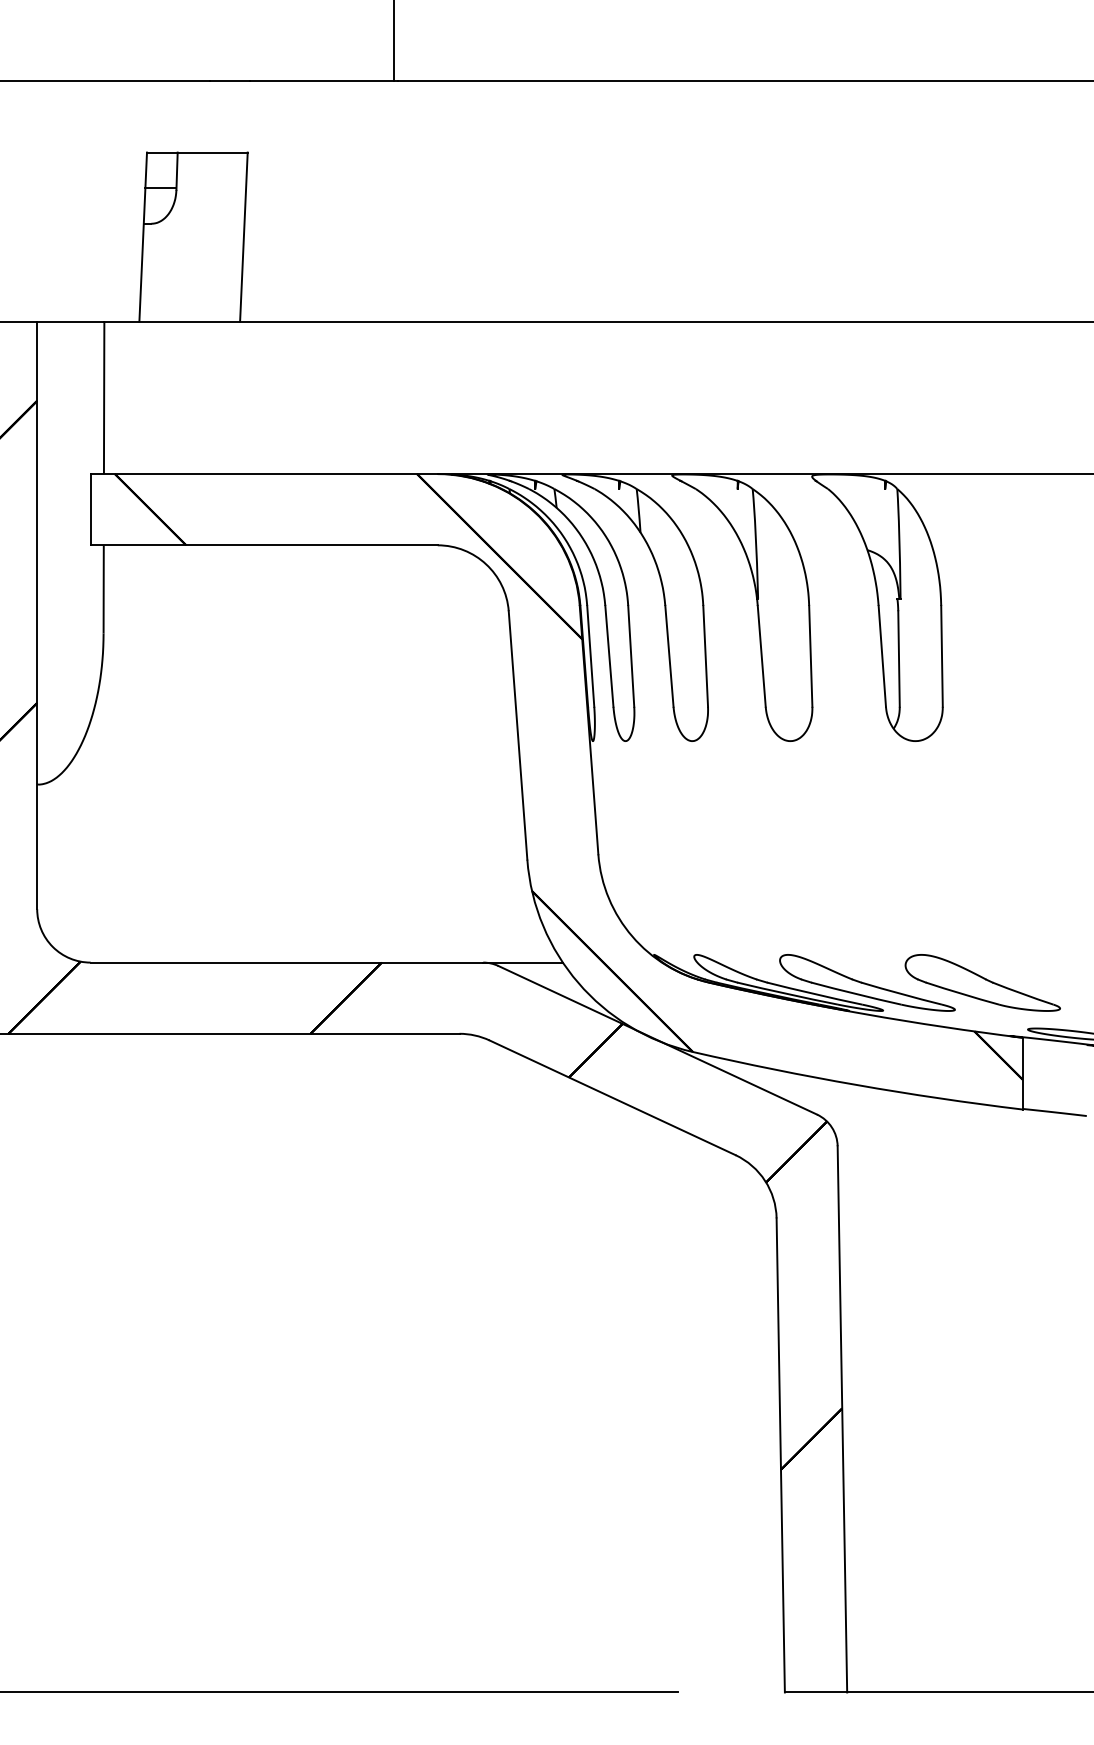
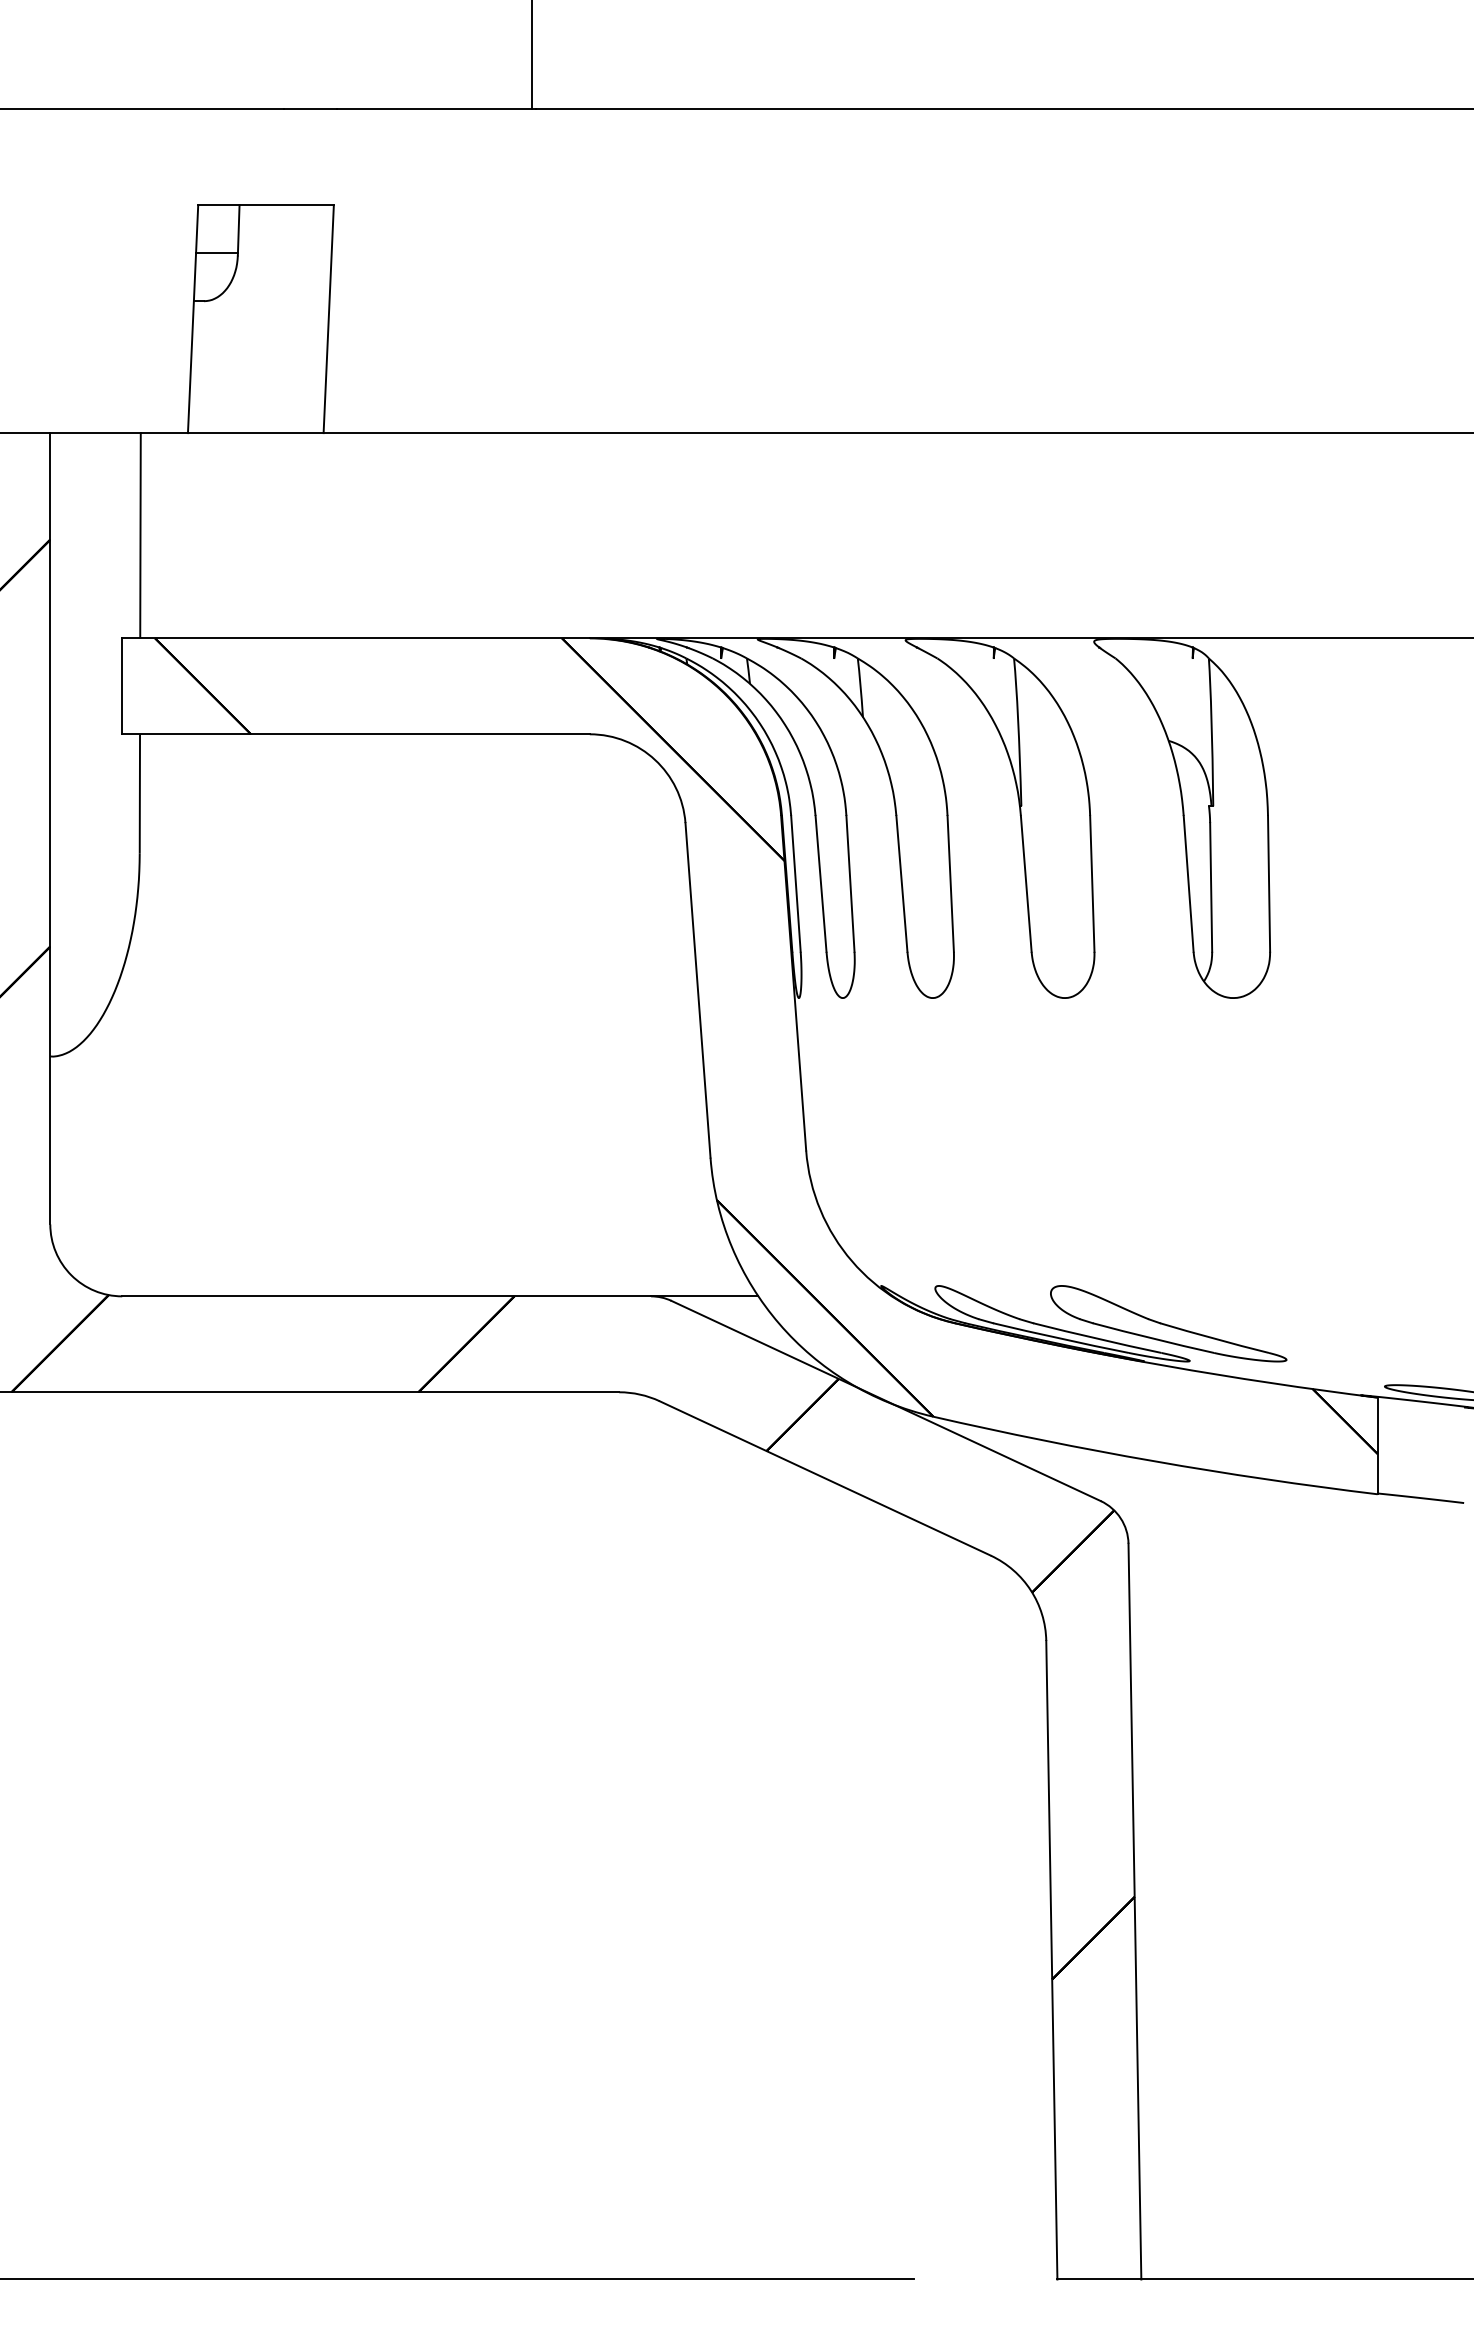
part: (982, 982) -> (1323, 1323), removed

